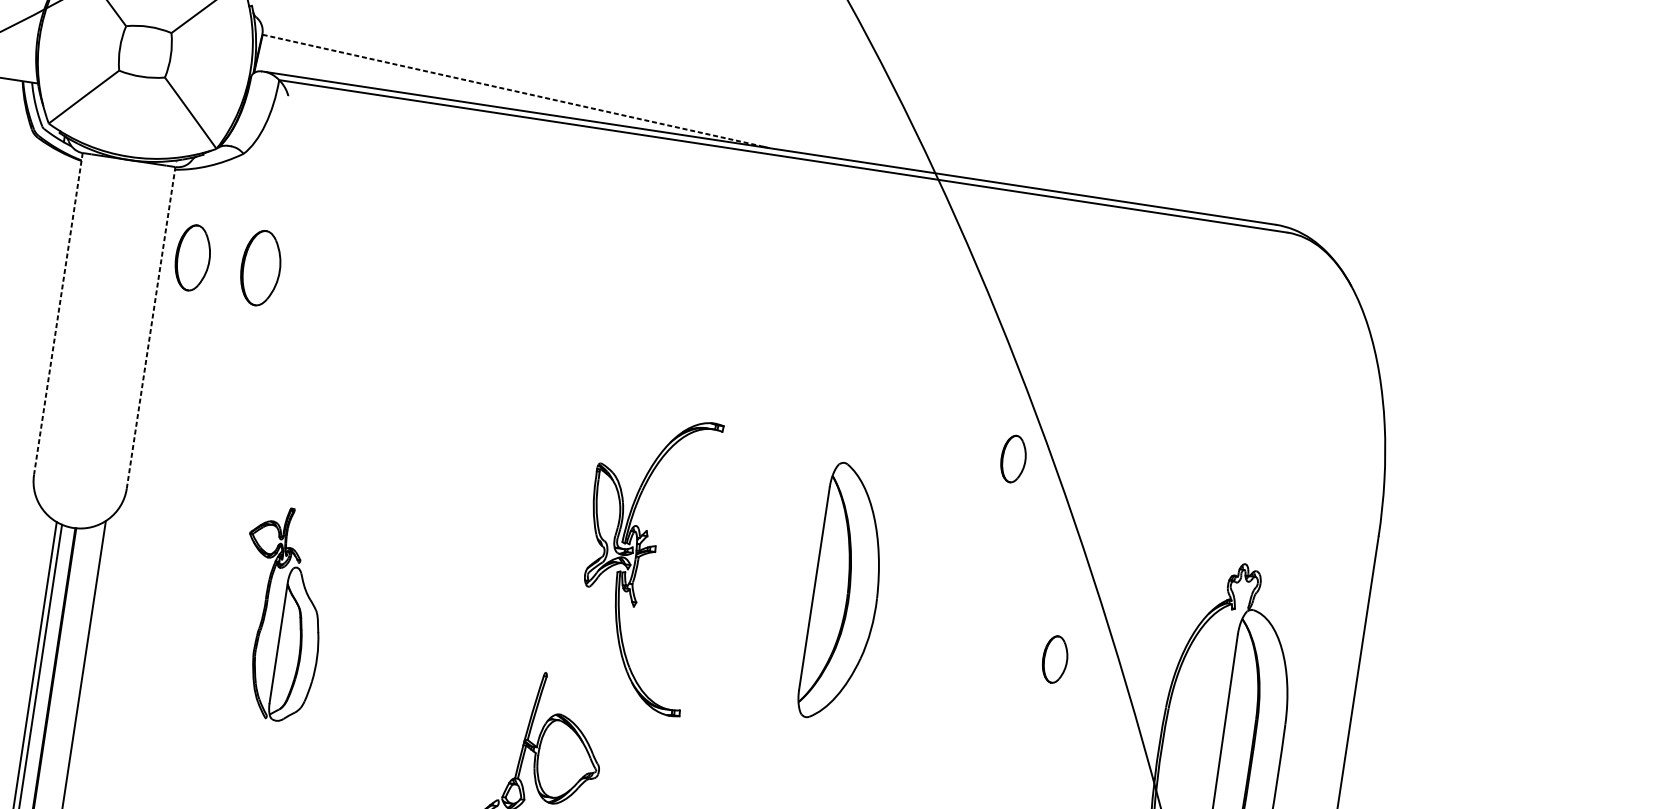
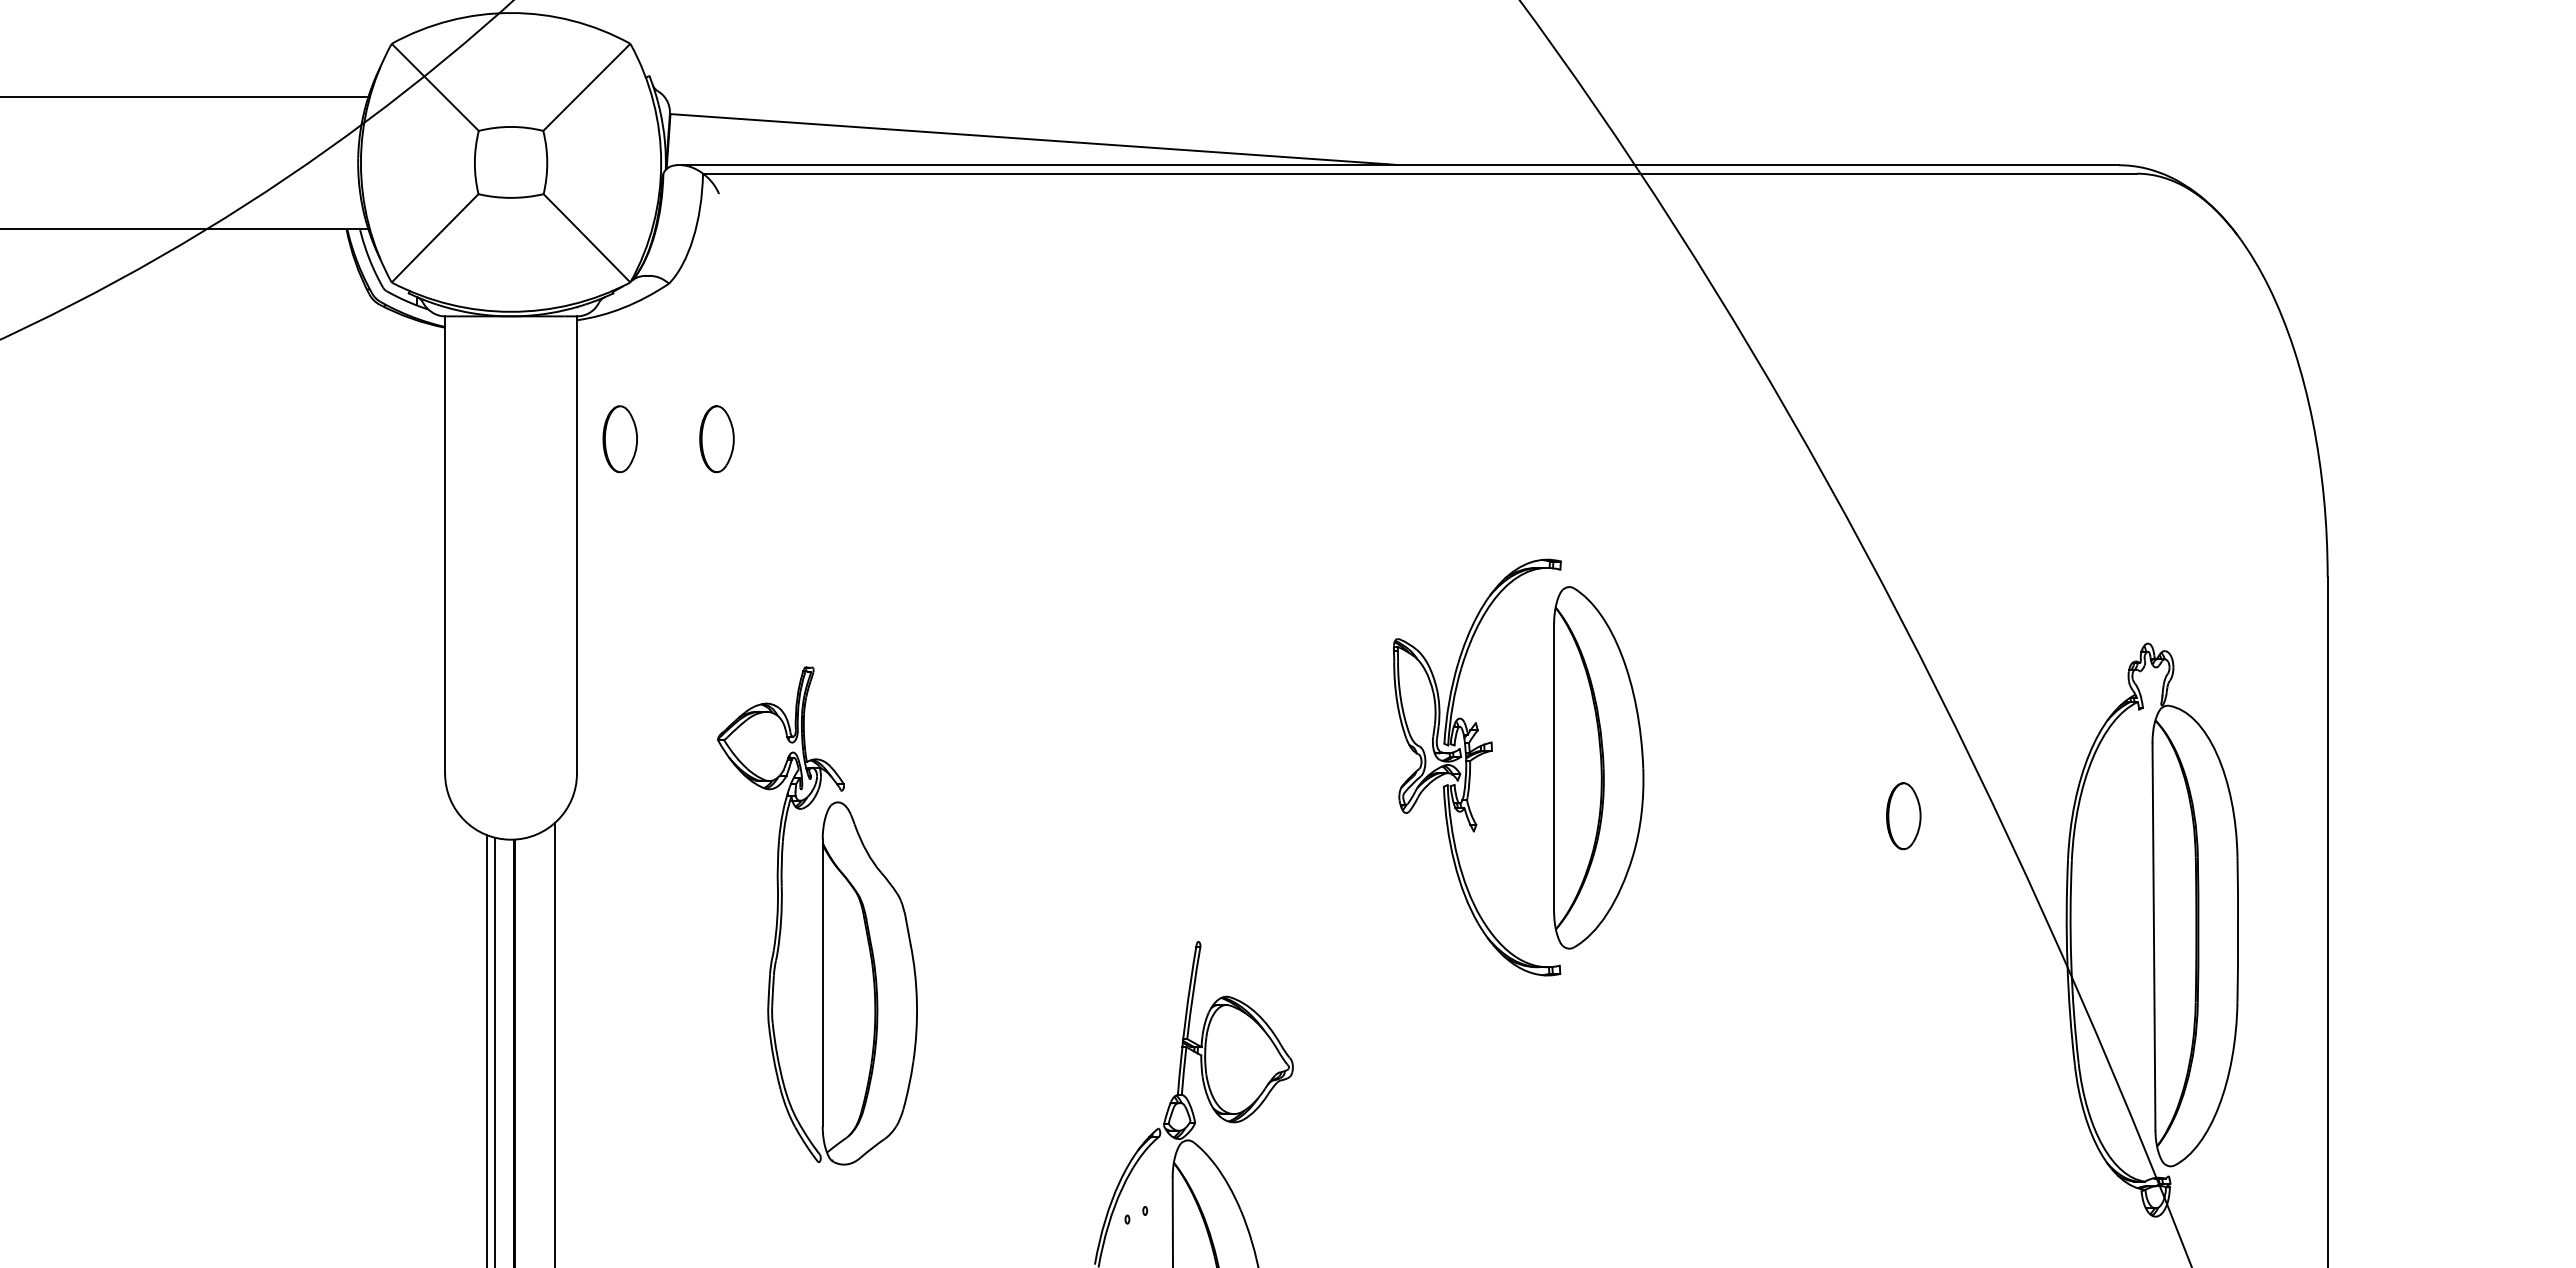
line: (512, 90) -> (1029, 139), dashed -> solid
part: (192, 258) -> (619, 439), size x0.71
part: (260, 268) -> (716, 439), size x0.62
line: (58, 314) -> (445, 545), dashed -> solid
line: (150, 328) -> (576, 545), dashed -> solid
part: (1013, 459) -> (1803, 546), removed
part: (638, 561) -> (1470, 767), moved
part: (280, 613) -> (817, 915), size x1.67

